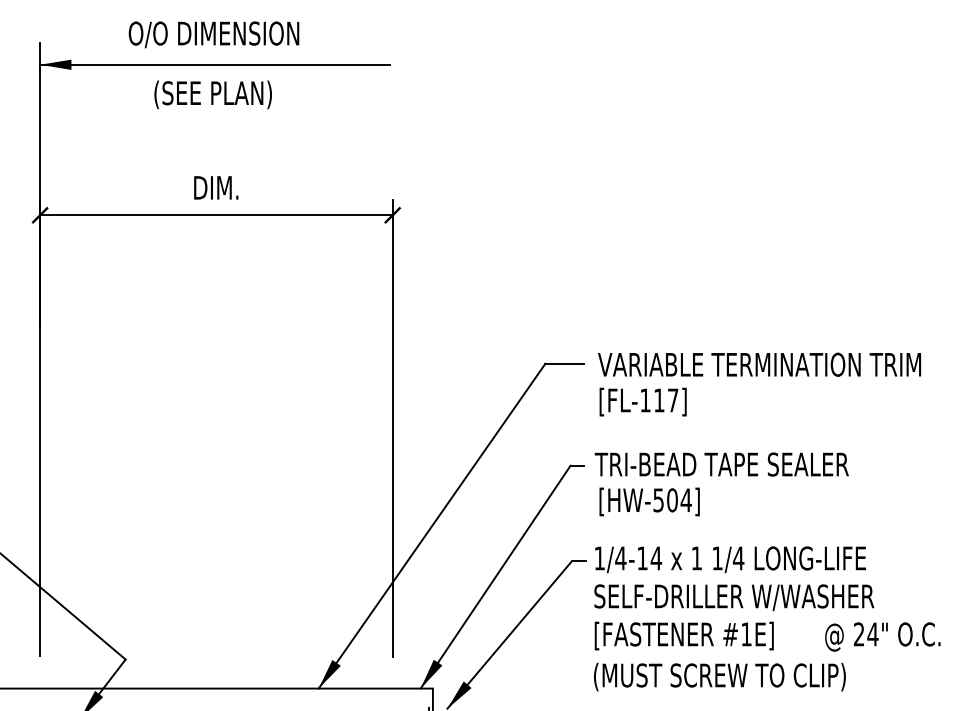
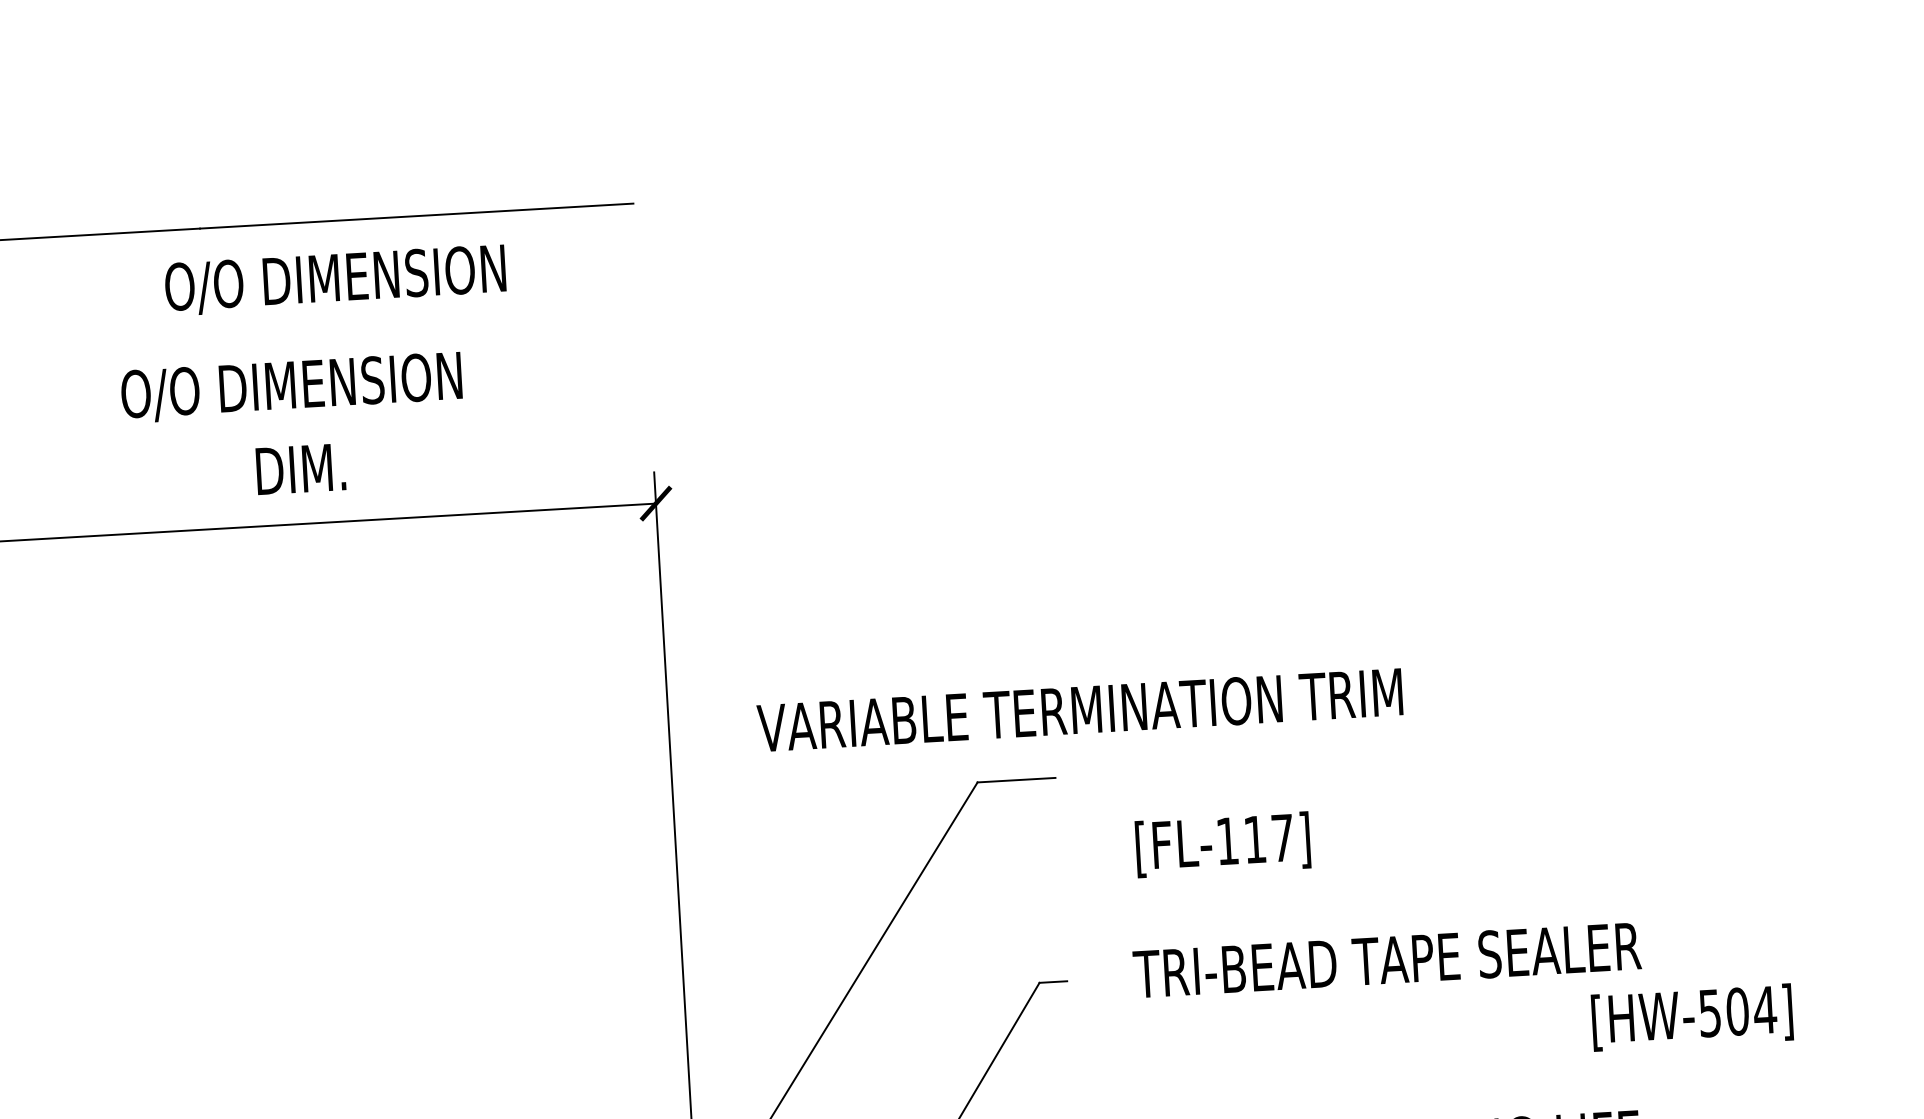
text: (213, 34) -> (290, 386), moved
text: (238, 94) -> (334, 280), (SEE PLAN) -> O/O DIMENSION
text: (759, 364) -> (1079, 709), moved
text: (642, 401) -> (1221, 843), moved
text: (721, 464) -> (1386, 960), moved
text: (649, 501) -> (1691, 1016), moved

